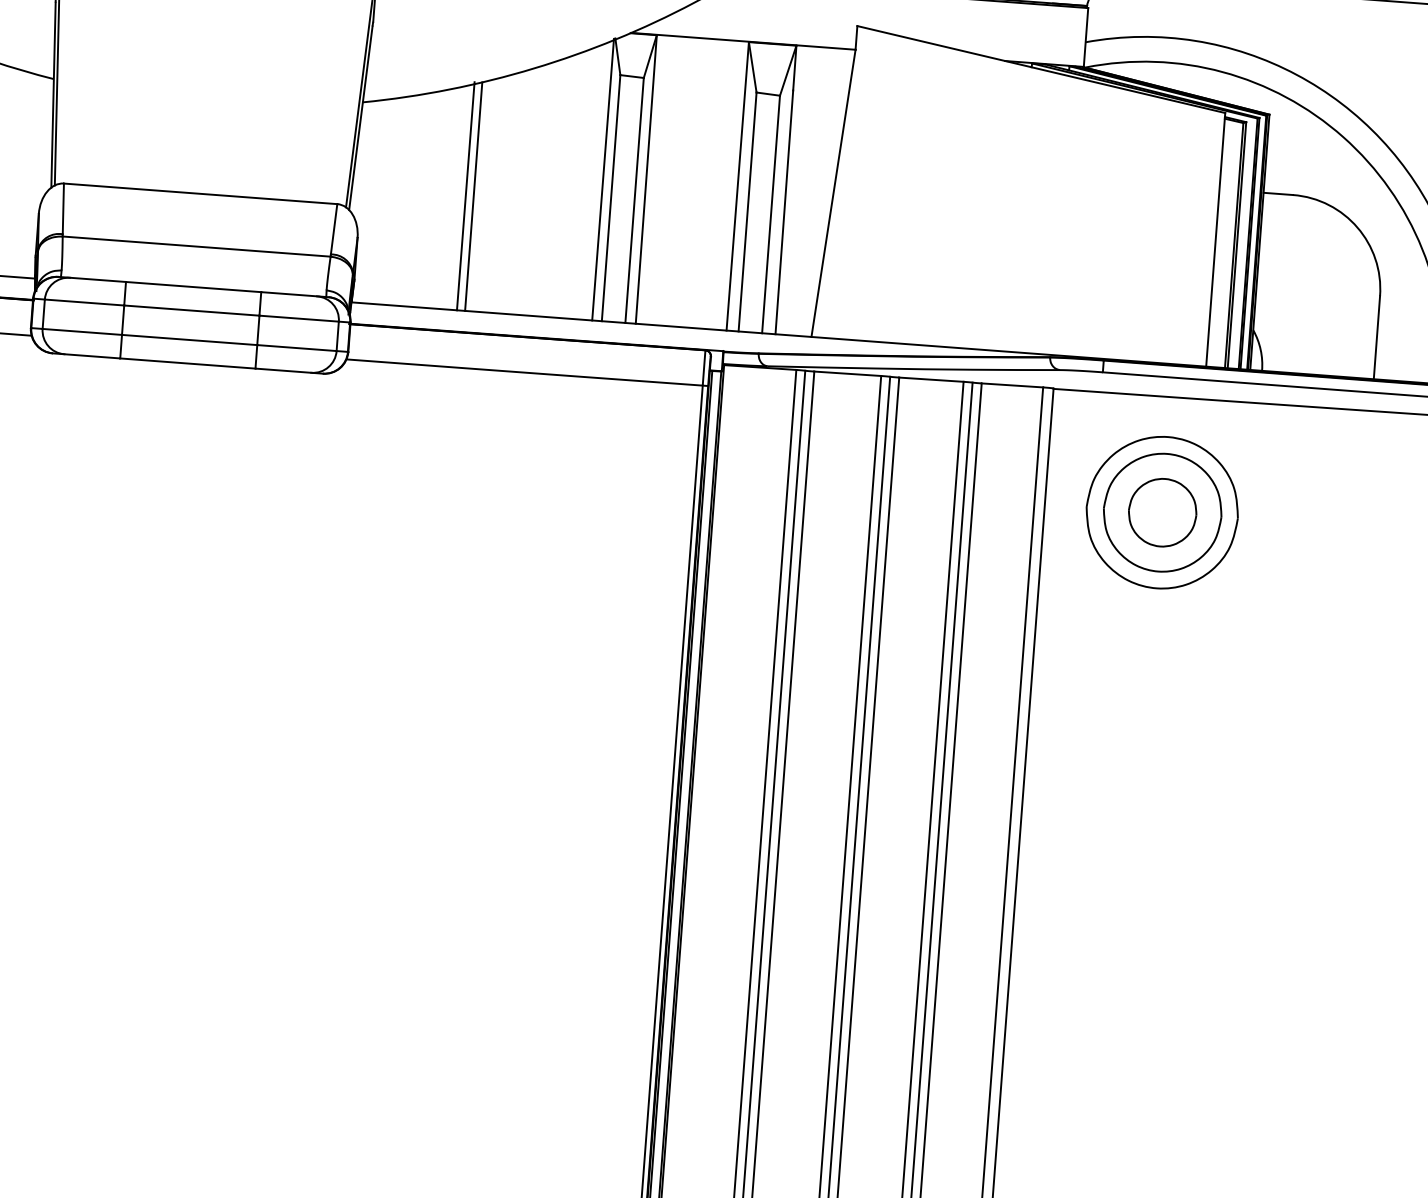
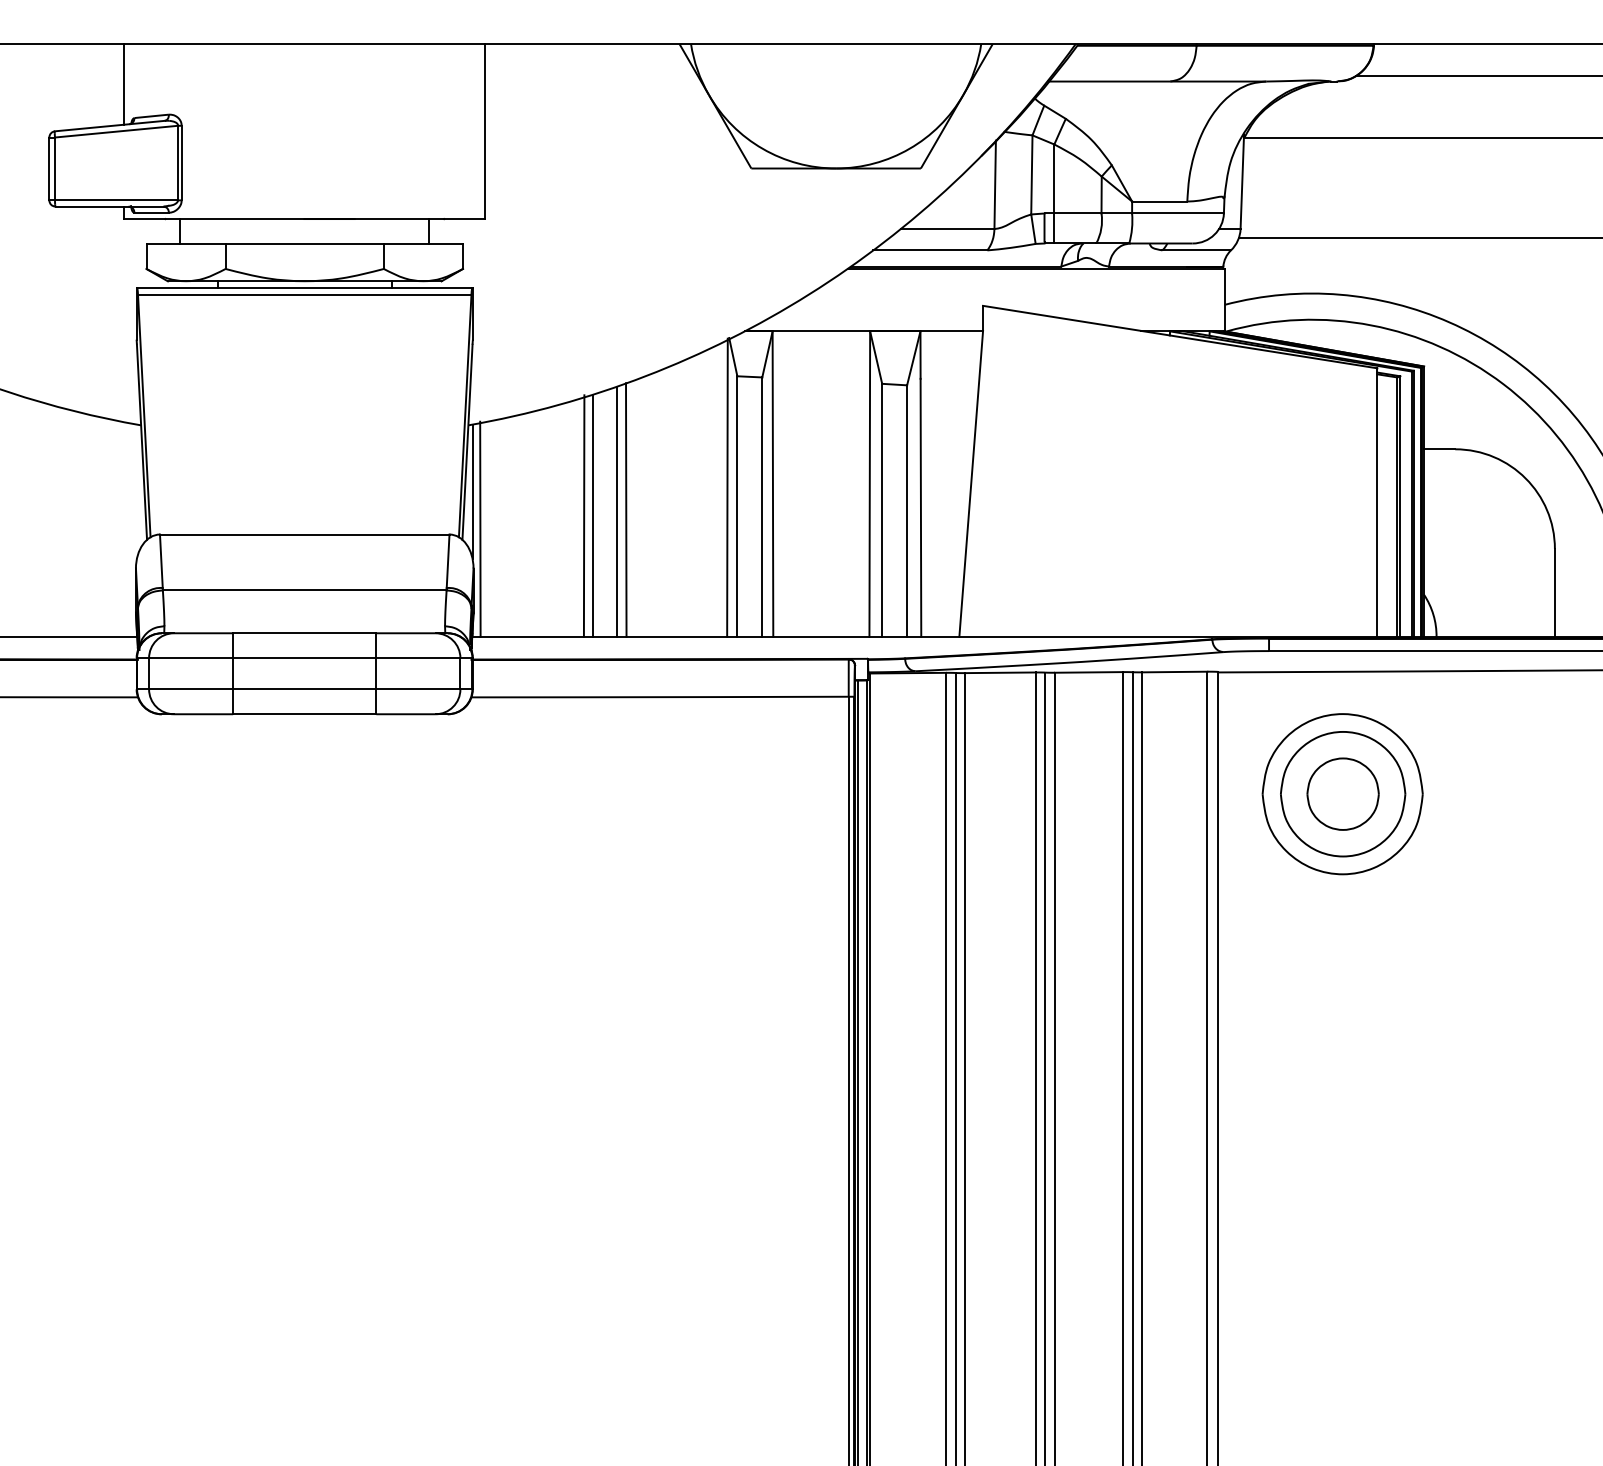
line: (362, 165) -> (472, 491), added
line: (506, 193) -> (626, 509), added
line: (497, 194) -> (617, 511), added
line: (367, 200) -> (480, 528), added

